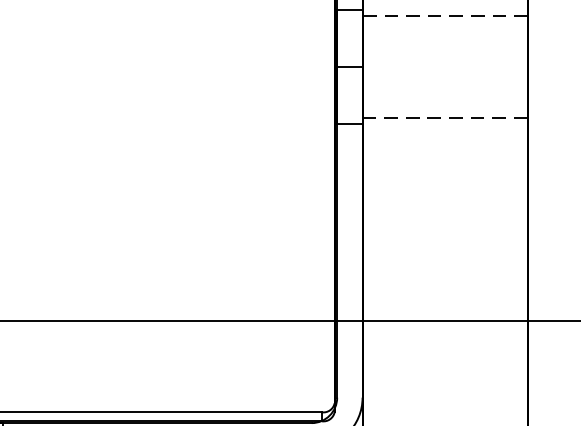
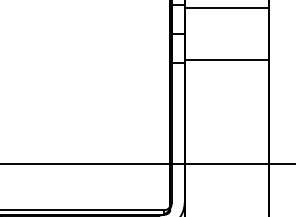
line: (444, 16) -> (226, 8), dashed -> solid
line: (446, 118) -> (227, 60), dashed -> solid

